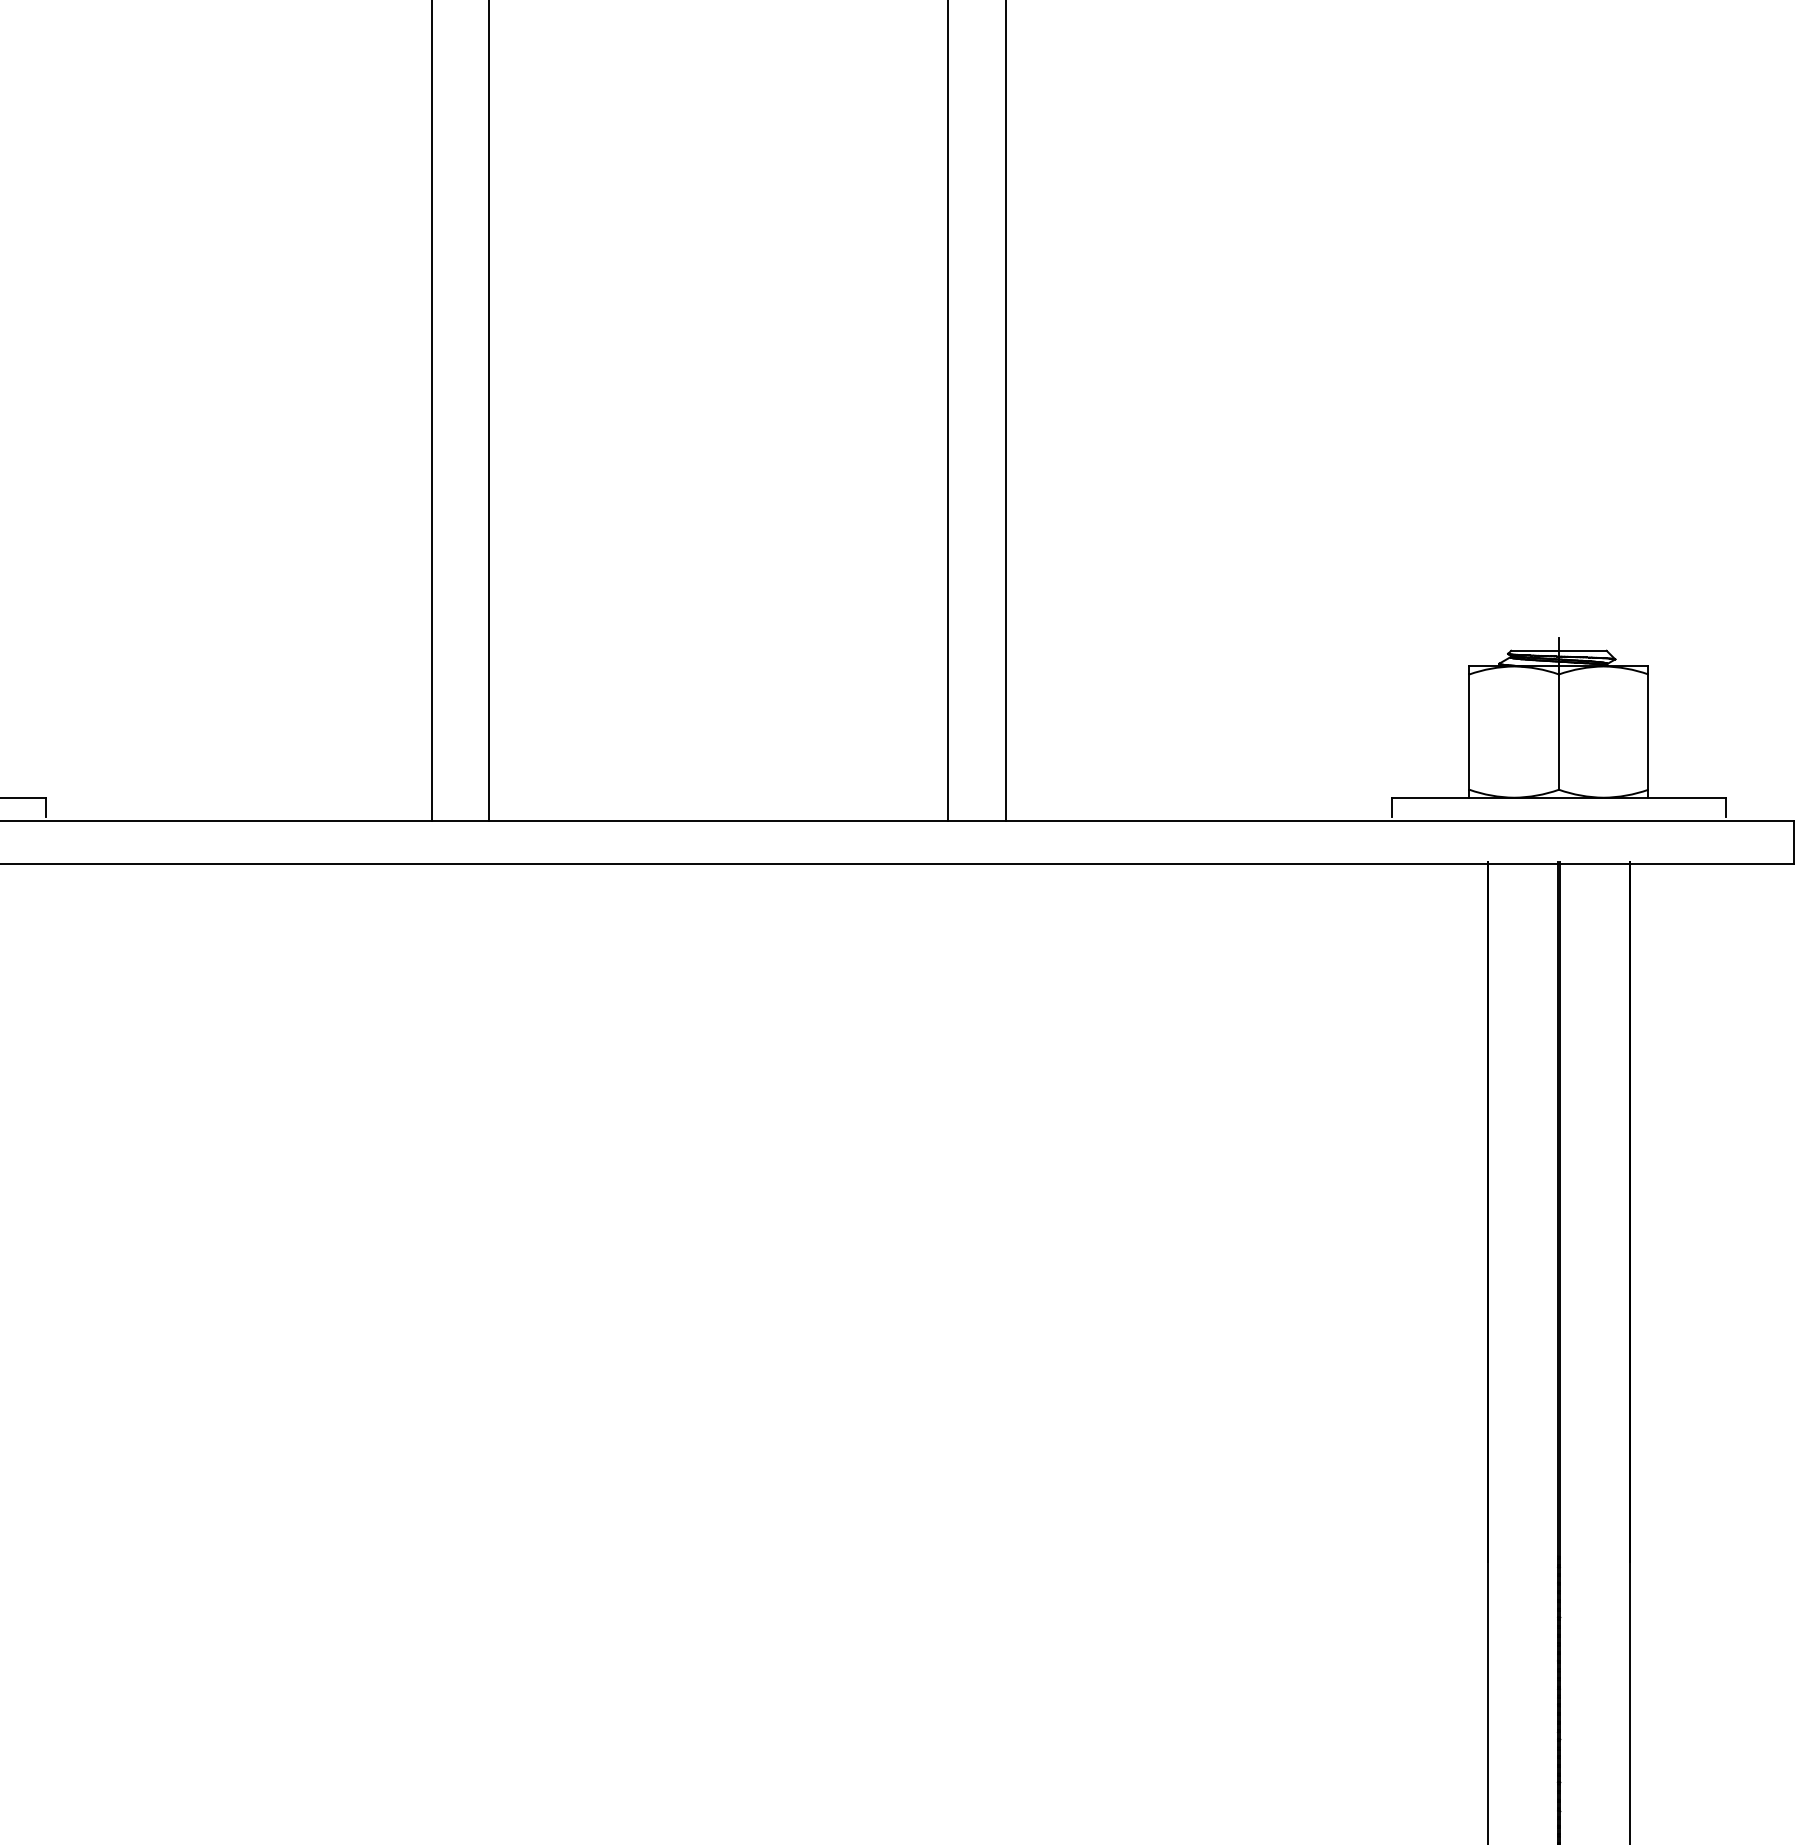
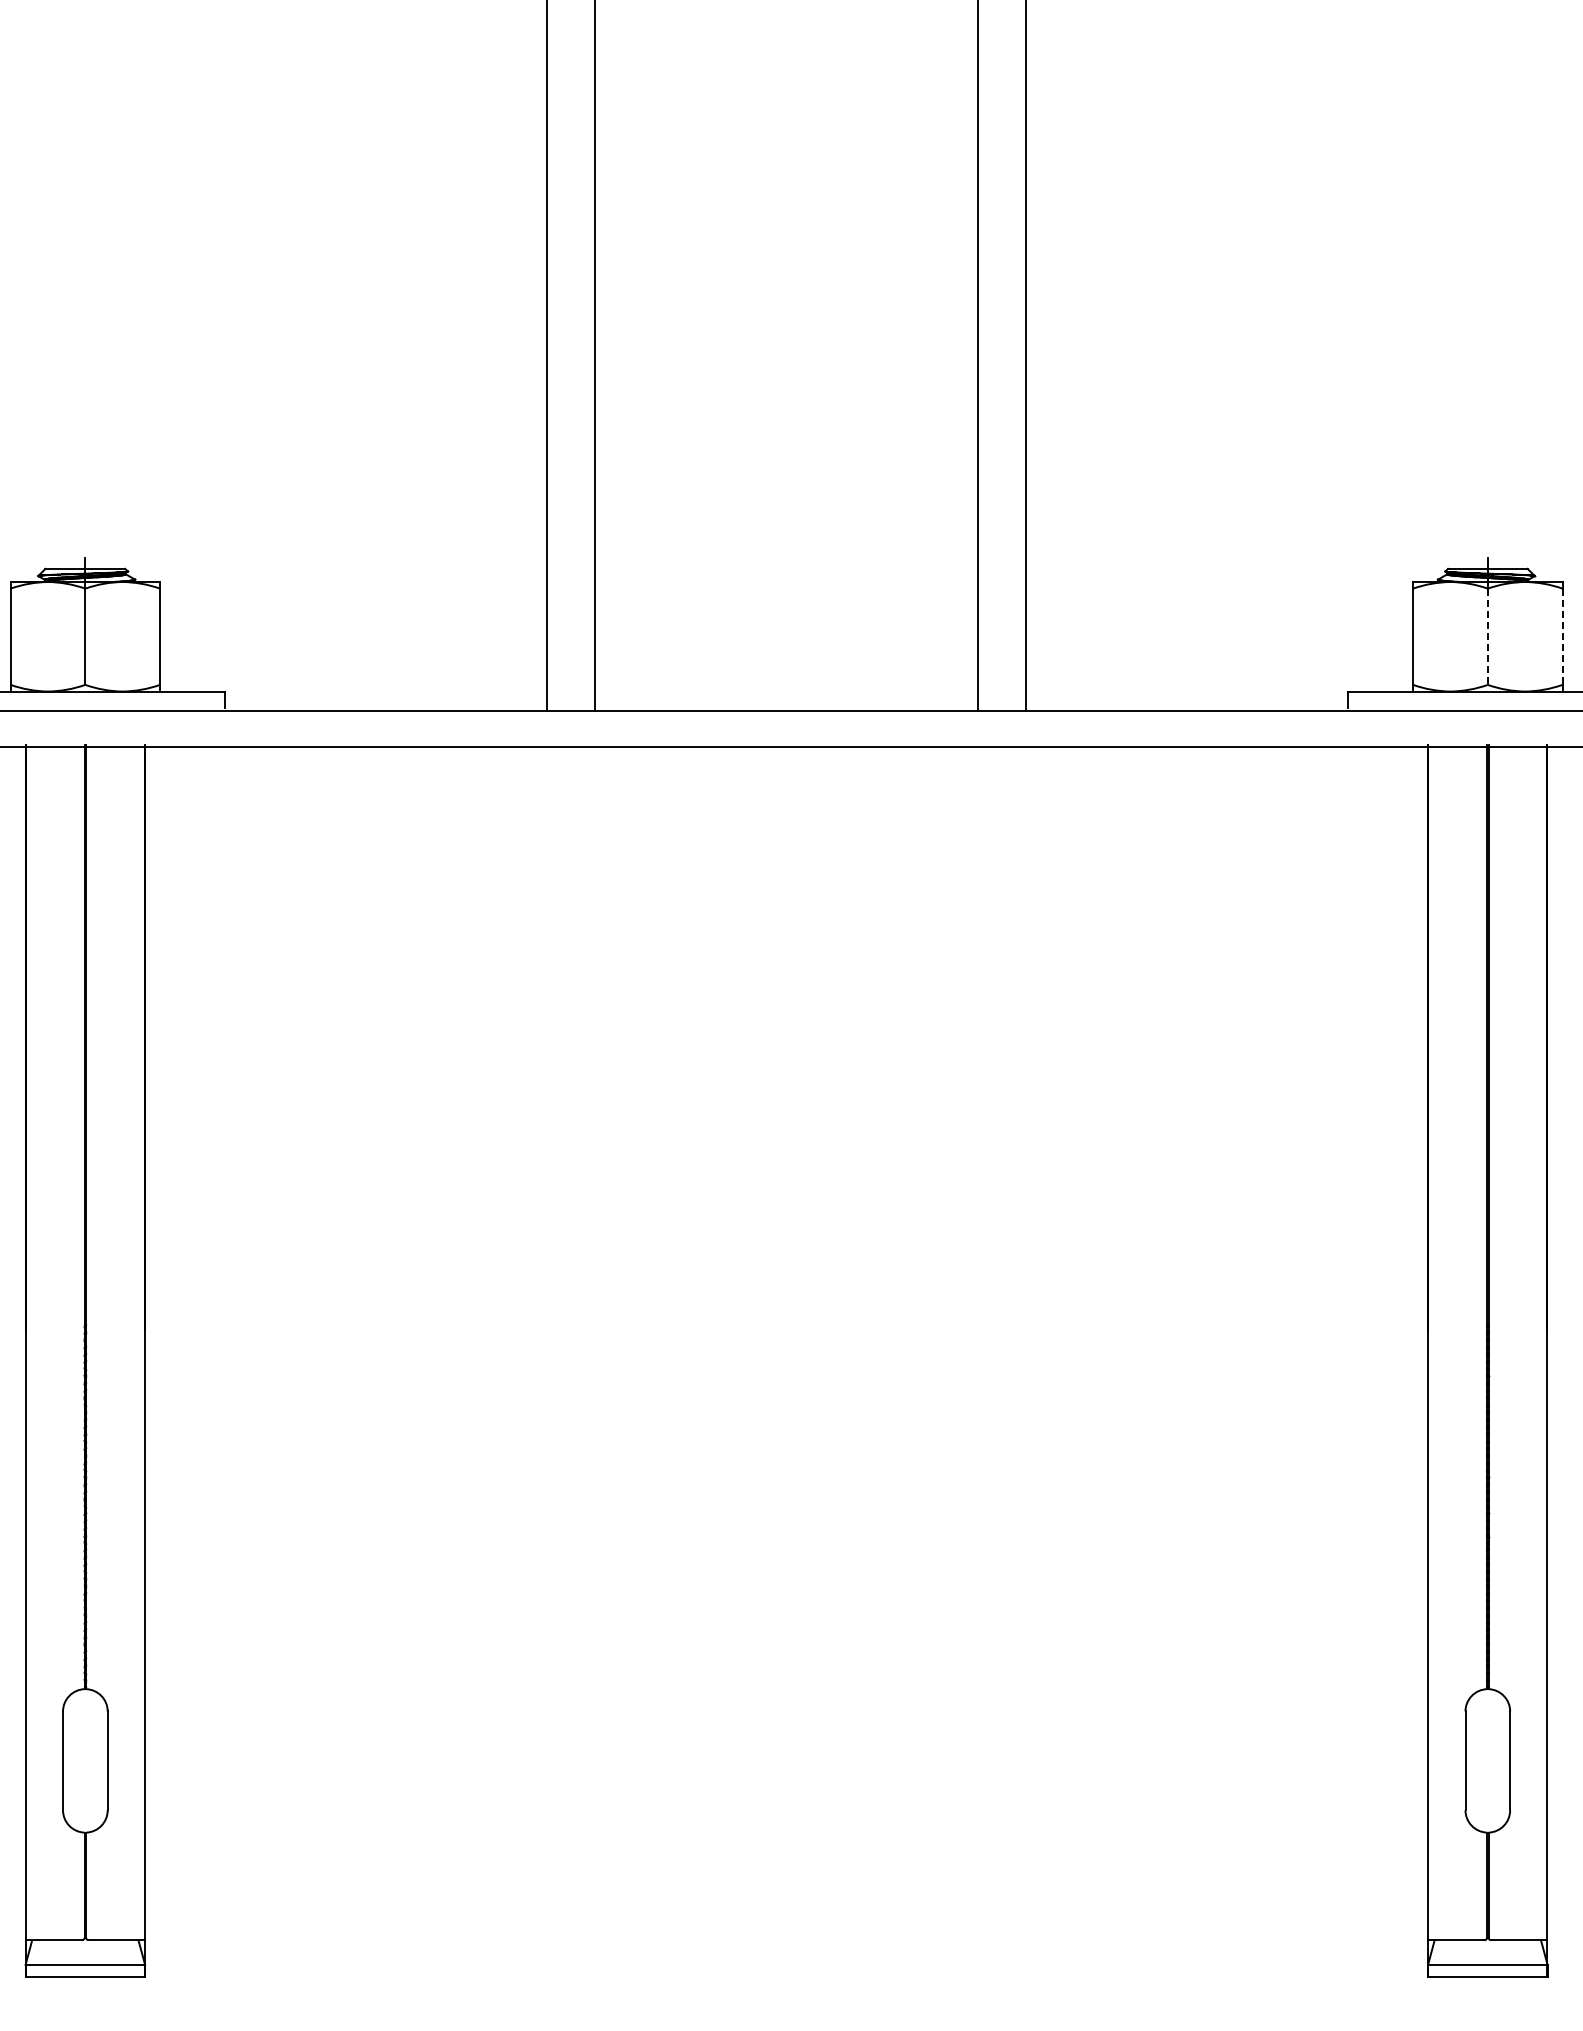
line: (1558, 732) -> (1487, 637), solid -> dashed
line: (1648, 732) -> (1562, 637), solid -> dashed

